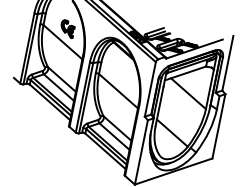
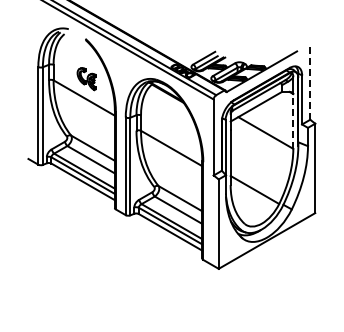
line: (228, 63) -> (310, 81), solid -> dashed
line: (210, 88) -> (293, 120), solid -> dashed

